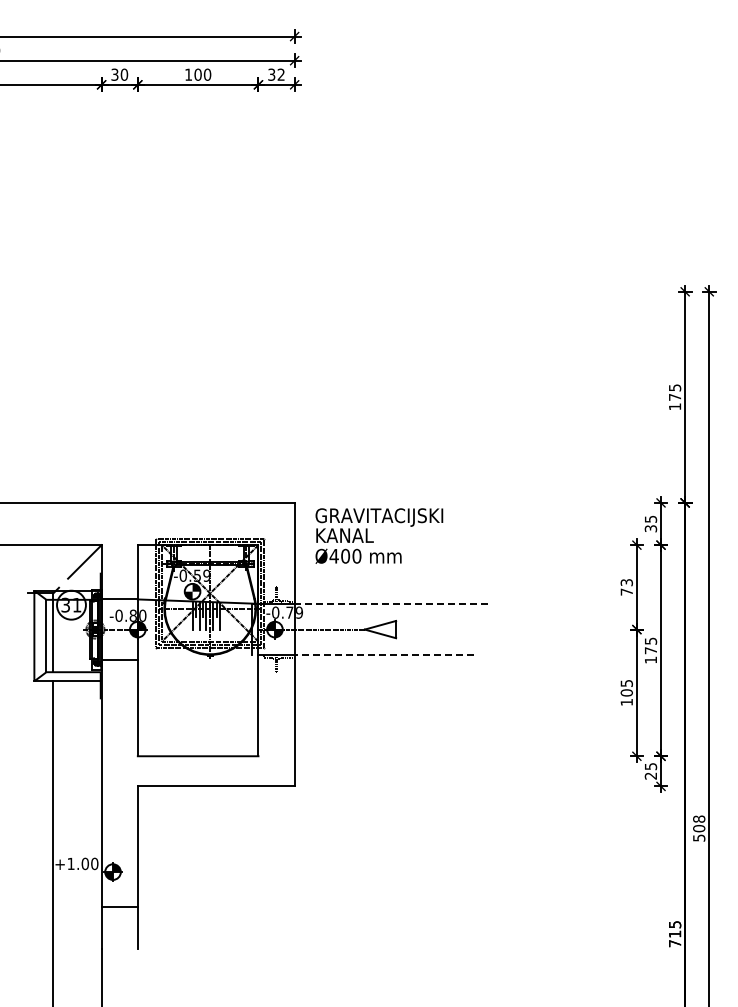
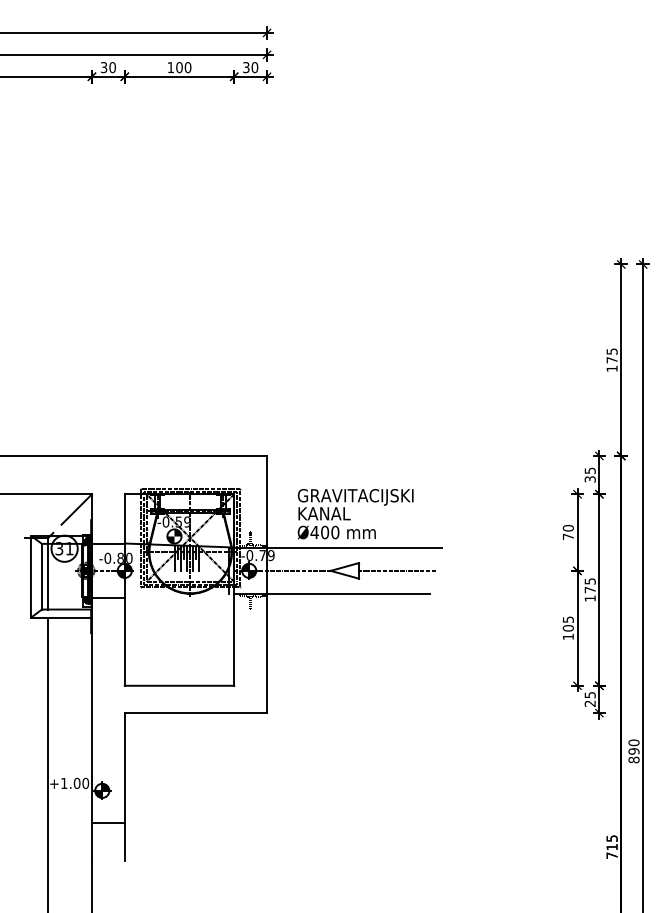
text: (280, 74) -> (254, 67), 32 -> 30
text: (379, 535) -> (355, 513), moved
text: (626, 582) -> (568, 528), 73 -> 70
line: (391, 603) -> (354, 547), dashed -> solid
line: (438, 629) -> (397, 570), added
line: (384, 655) -> (348, 594), dashed -> solid
text: (699, 828) -> (634, 751), 508 -> 890

